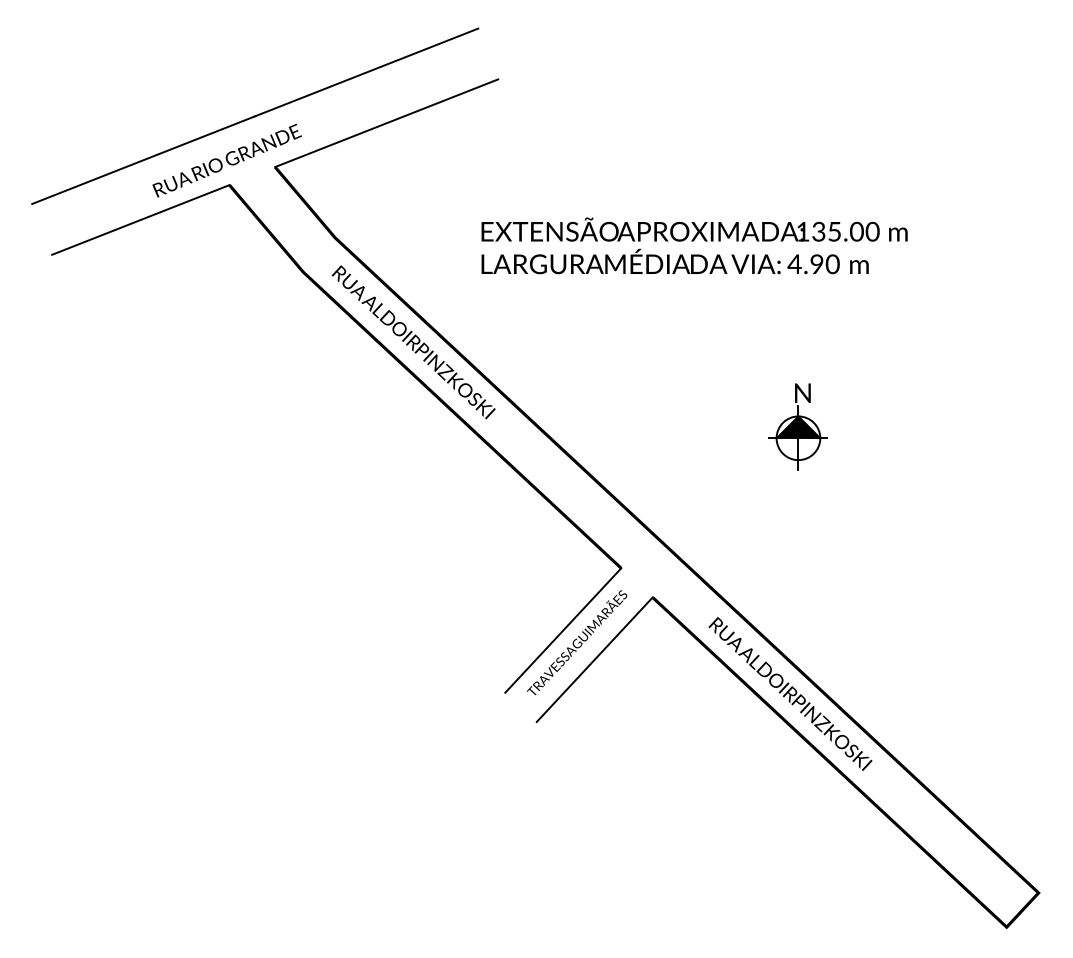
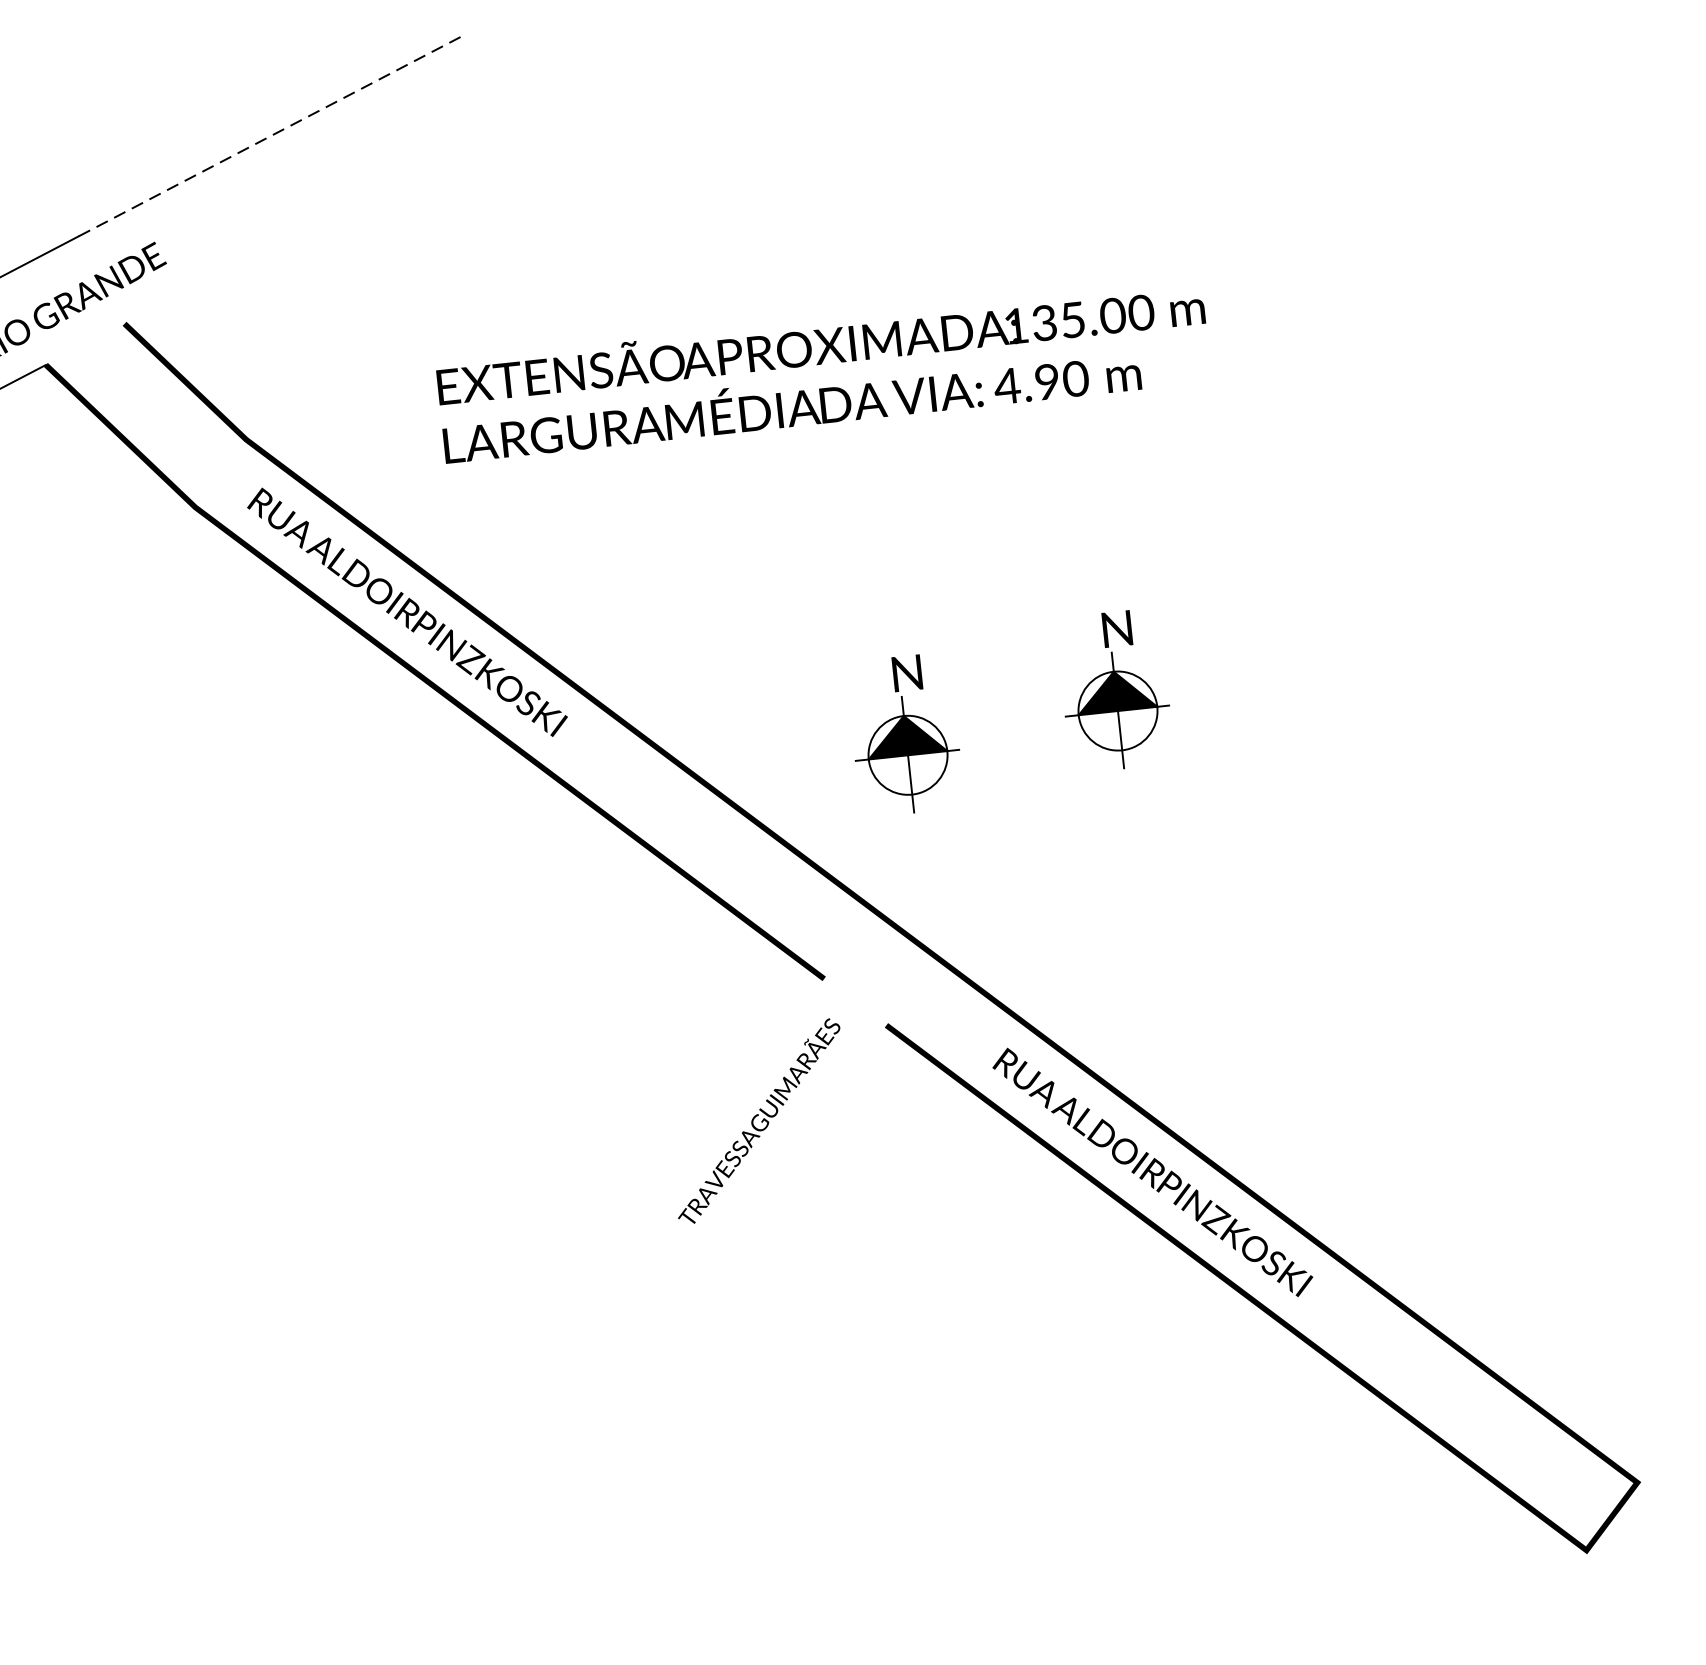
line: (366, 72) -> (270, 136), solid -> dashed
line: (386, 123) -> (316, 223), removed
text: (694, 245) -> (823, 371), moved
part: (679, 438) -> (904, 734), added
line: (563, 630) -> (732, 1101), removed
line: (594, 659) -> (793, 1148), removed

